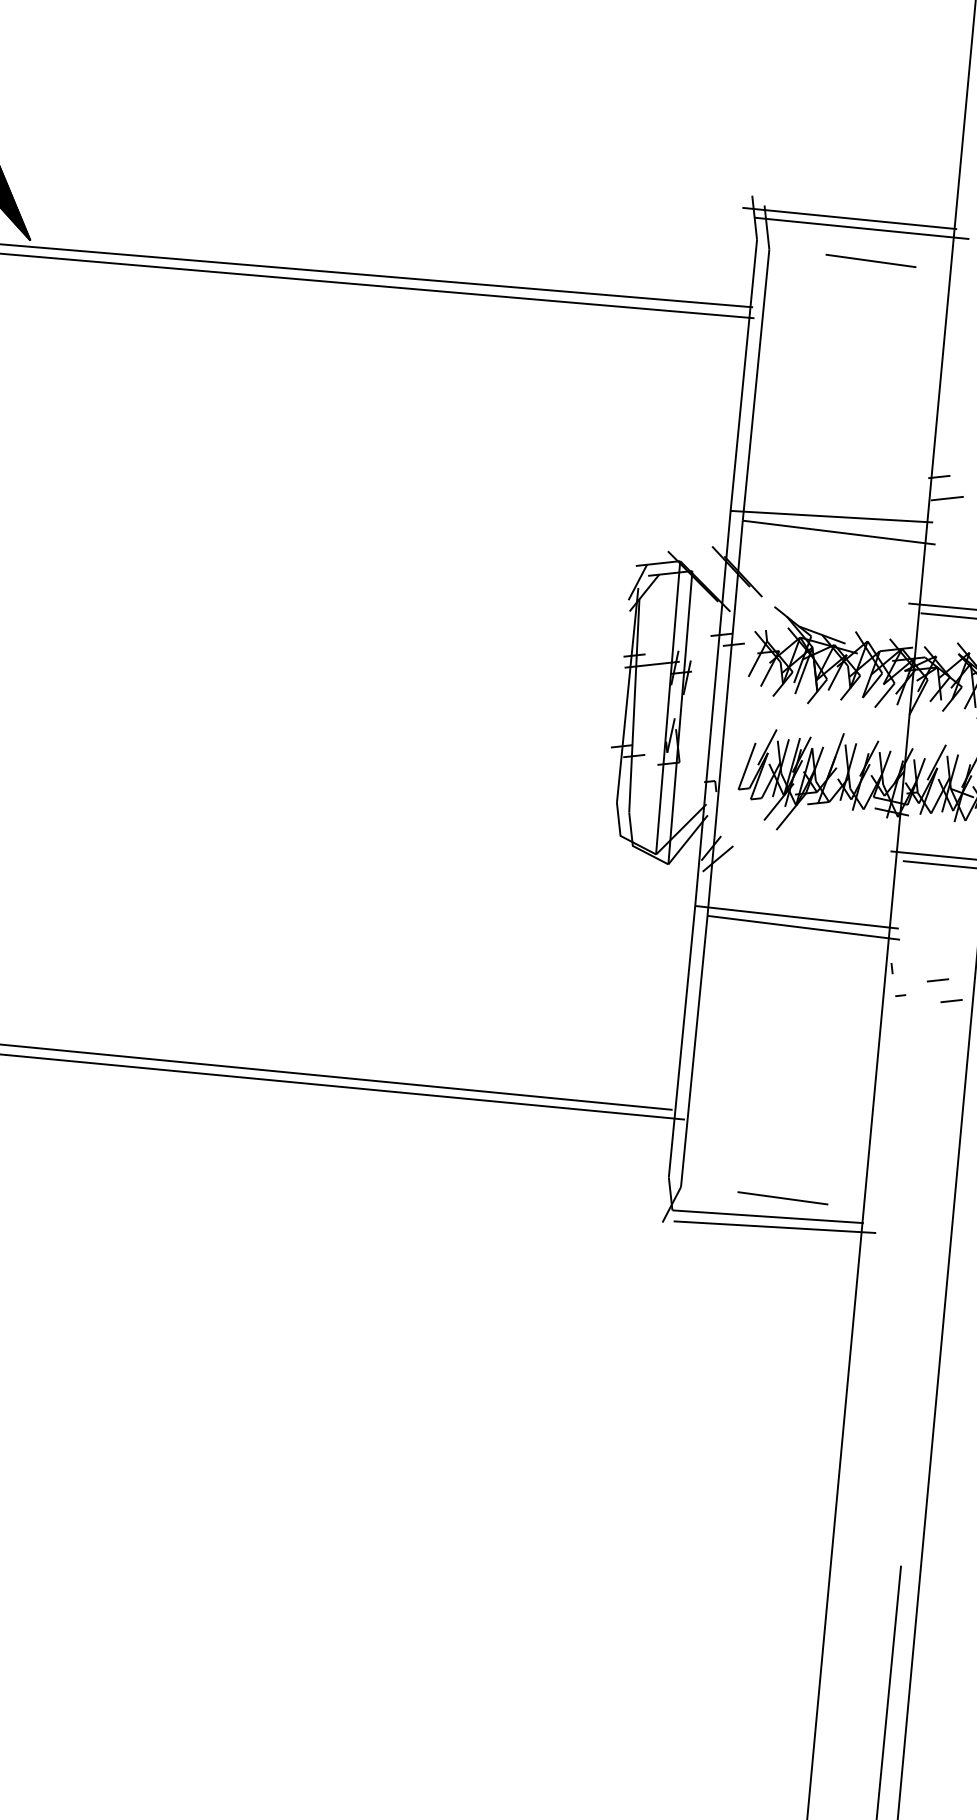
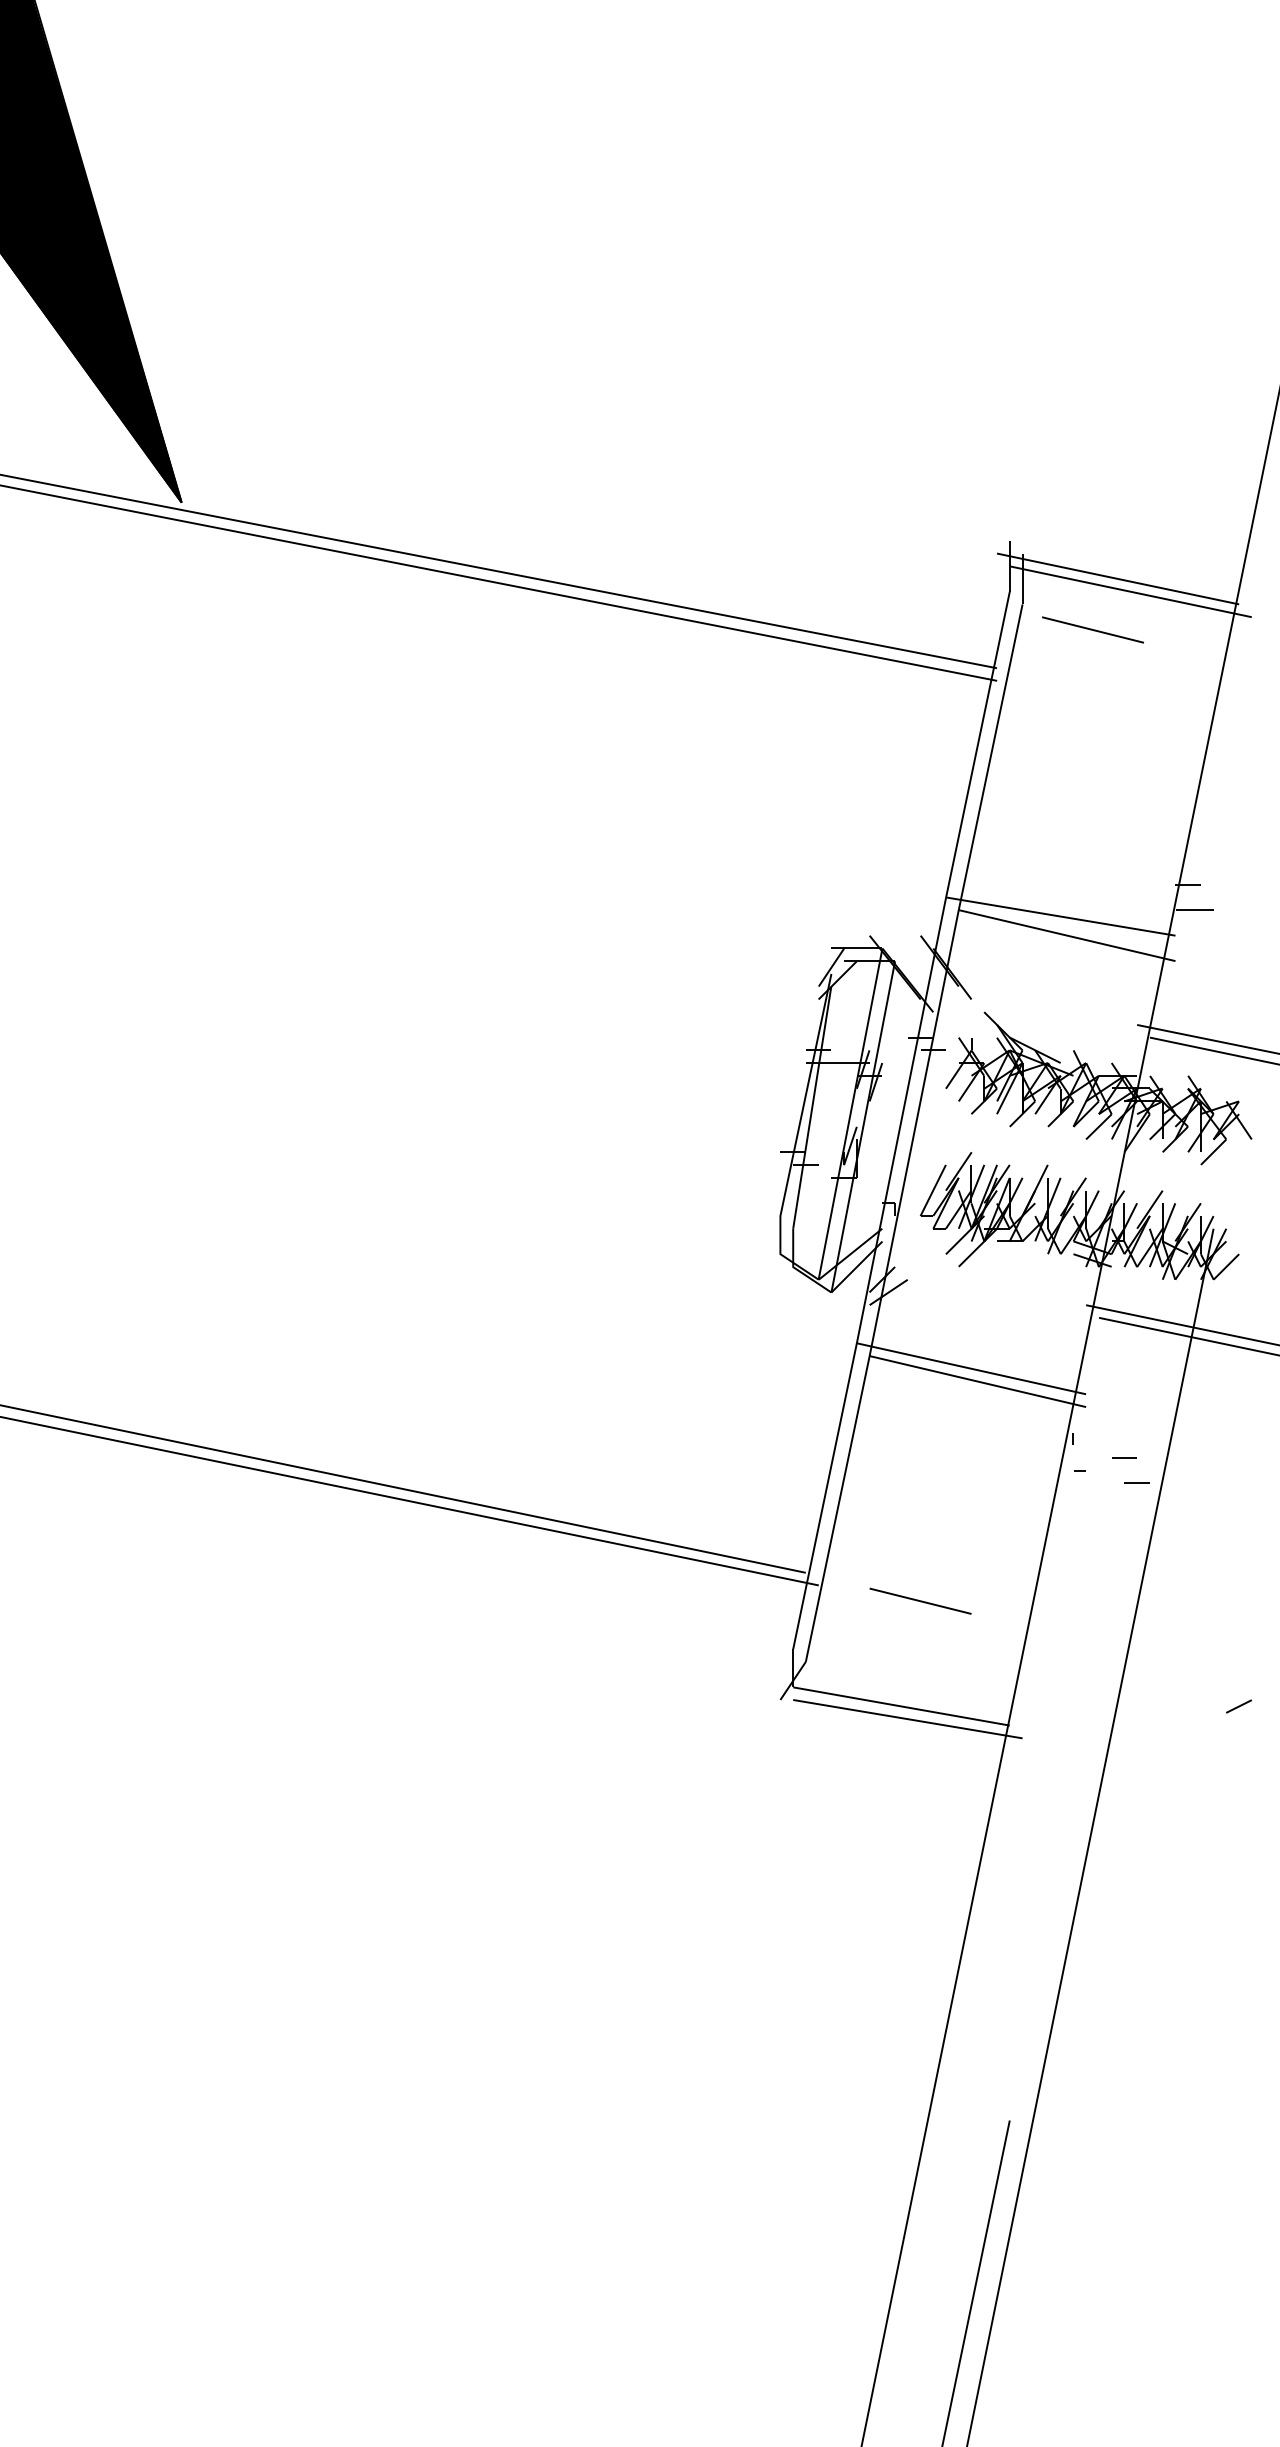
line: (870, 260) -> (1092, 629), moved
line: (782, 1197) -> (920, 1600), moved

